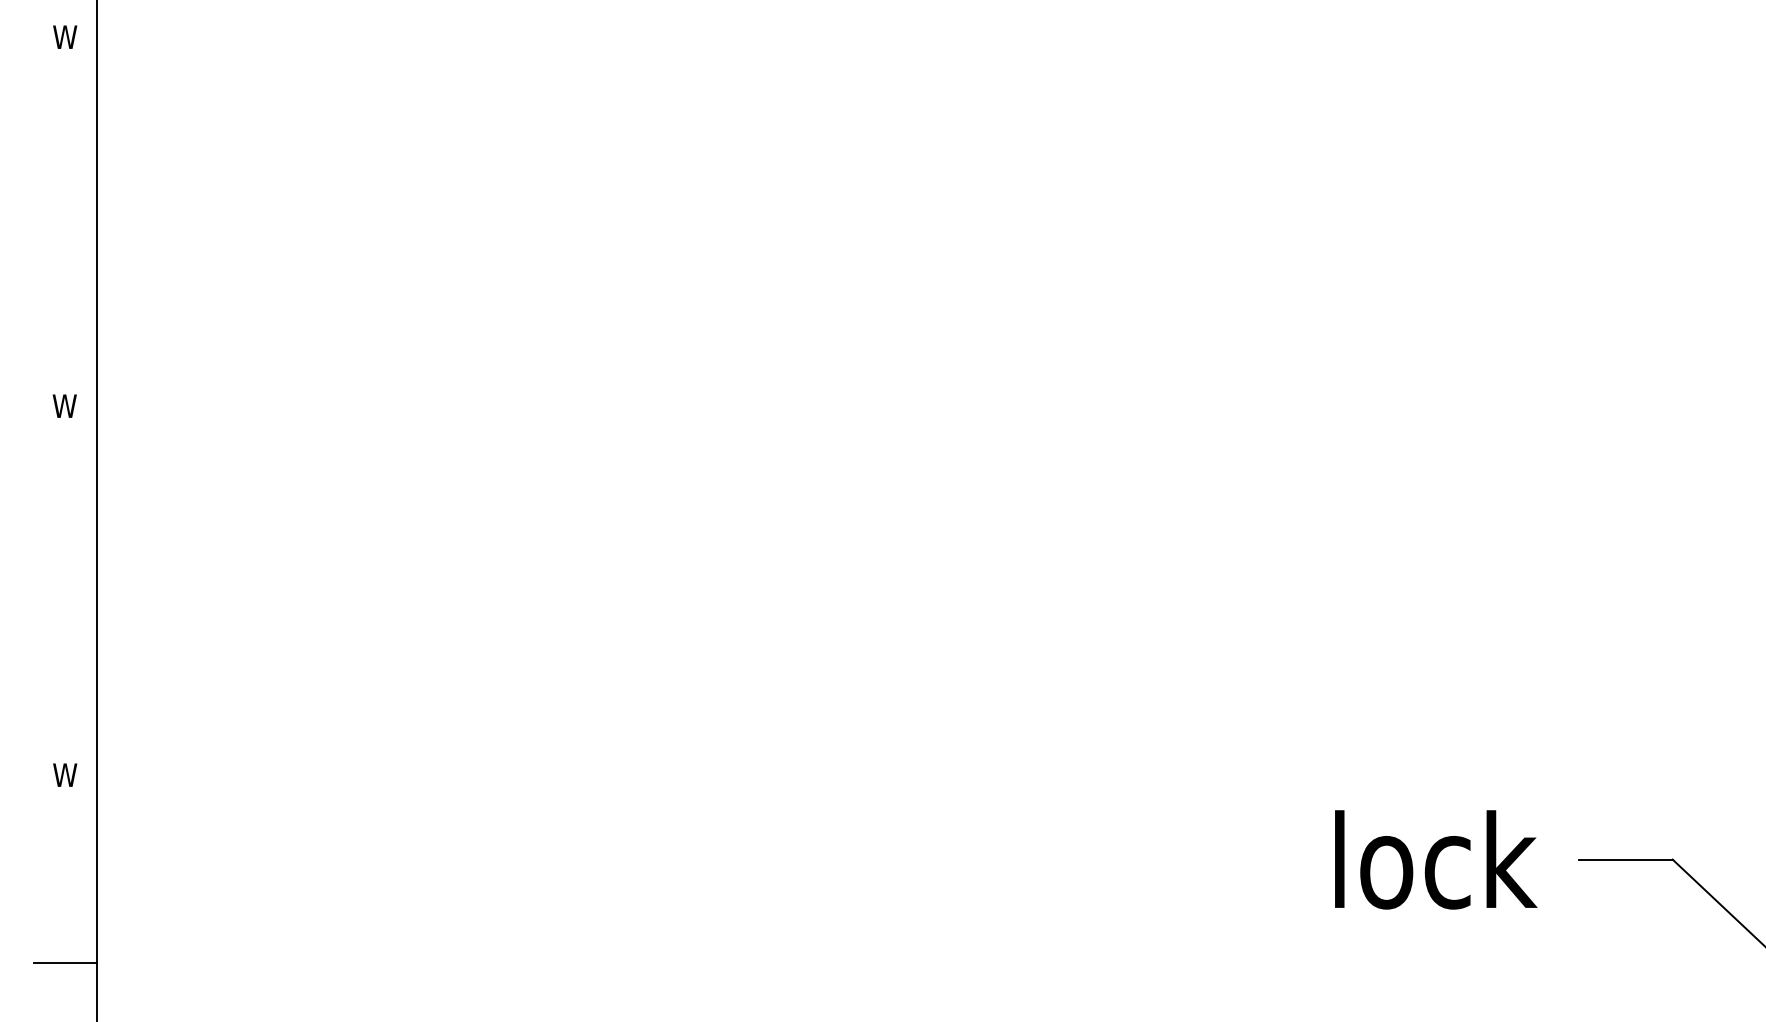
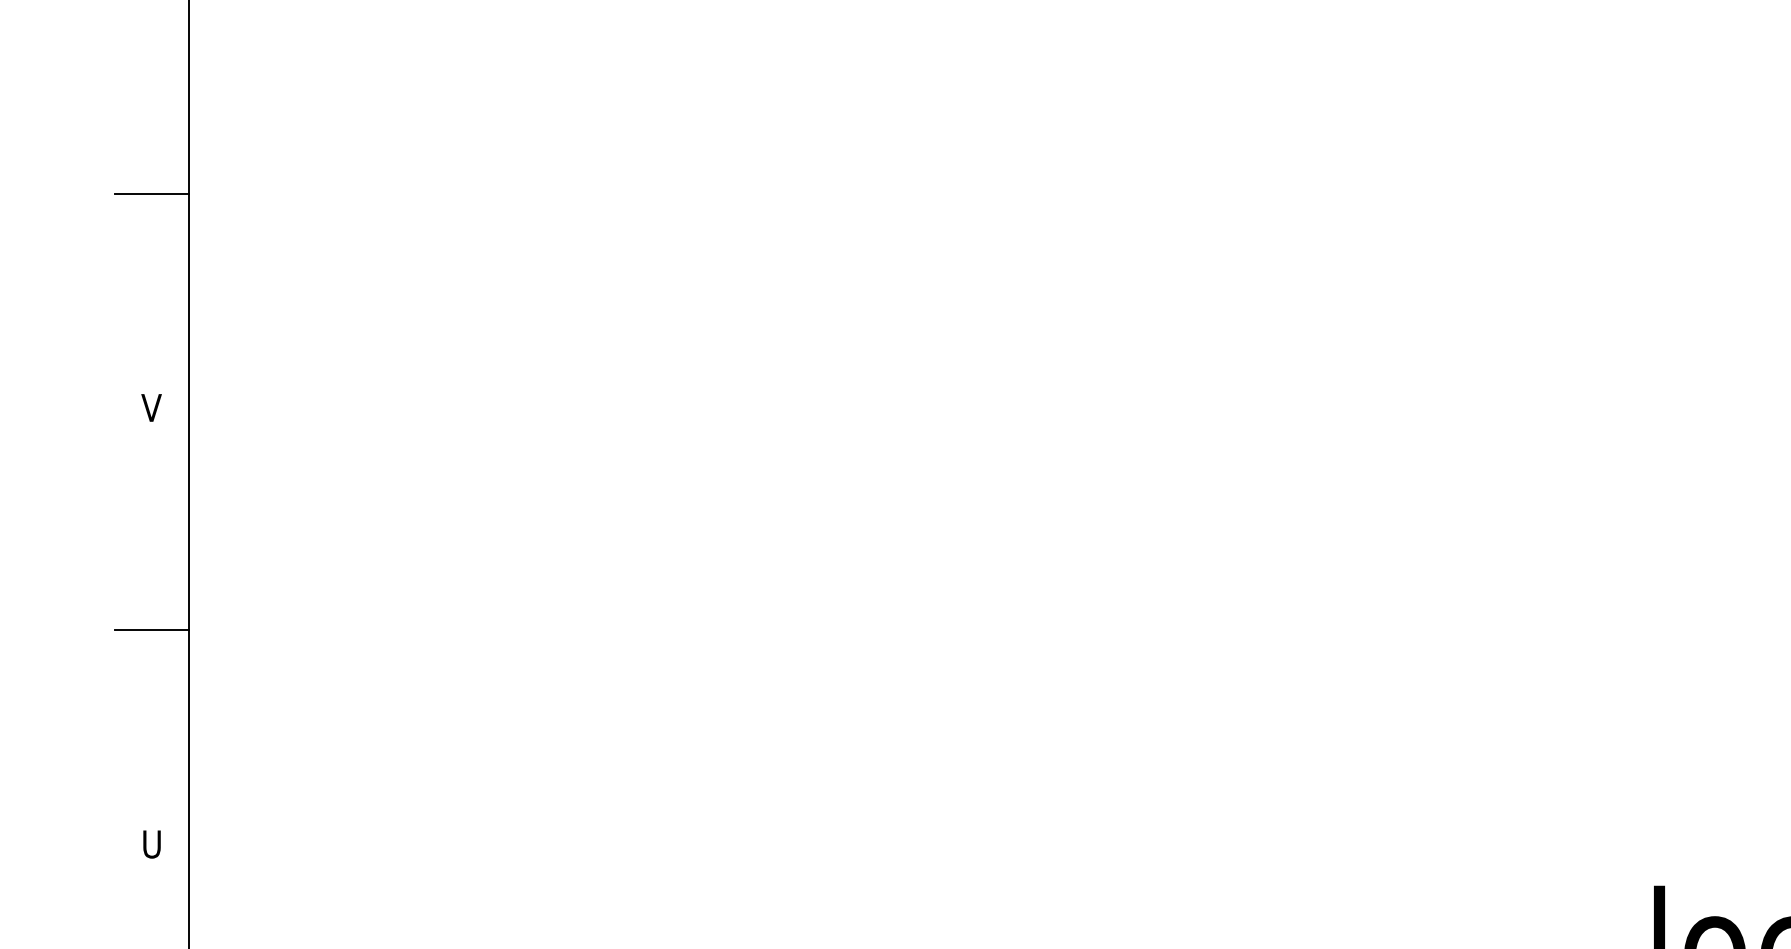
line: (64, 224) -> (151, 193), added
text: (64, 405) -> (151, 407), W -> V
line: (64, 593) -> (151, 629), added
text: (65, 775) -> (152, 844), W -> U

